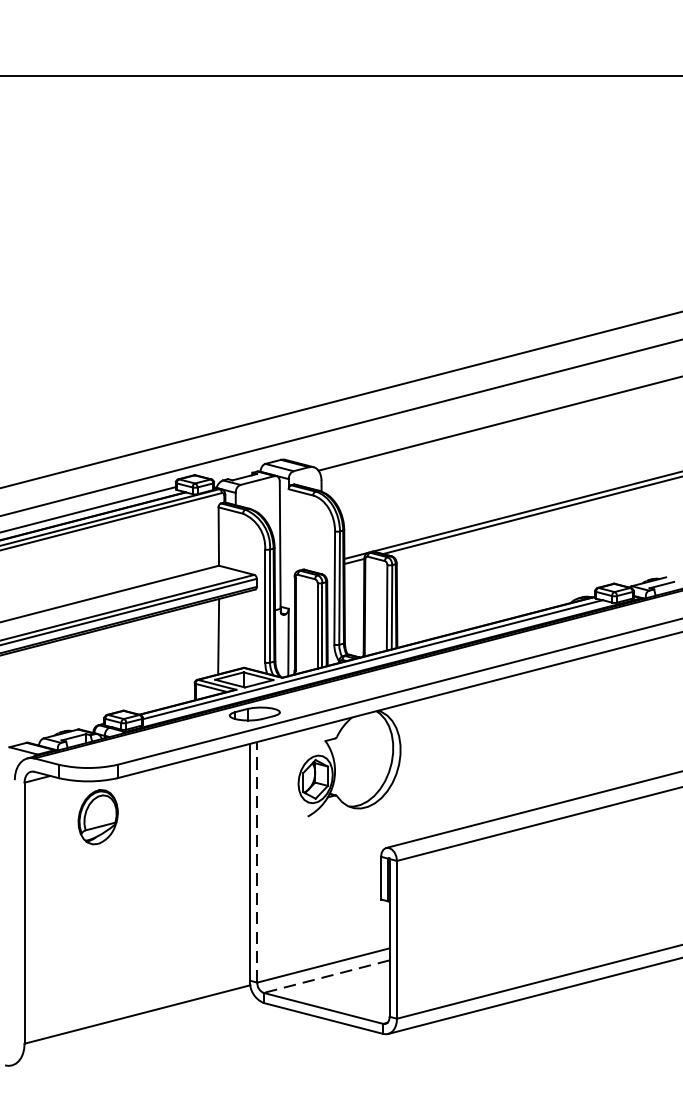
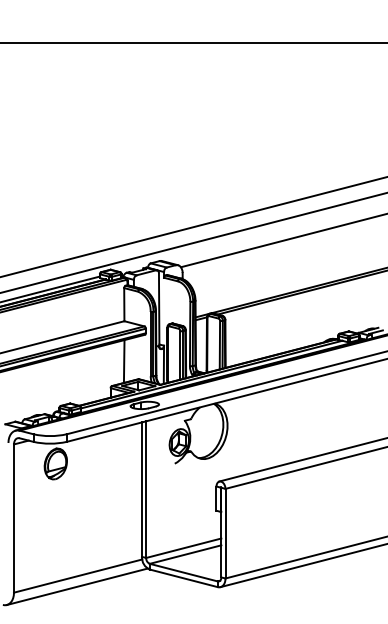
line: (257, 862) -> (146, 489), dashed -> solid
line: (326, 976) -> (185, 554), dashed -> solid
line: (134, 1032) -> (76, 586), added

